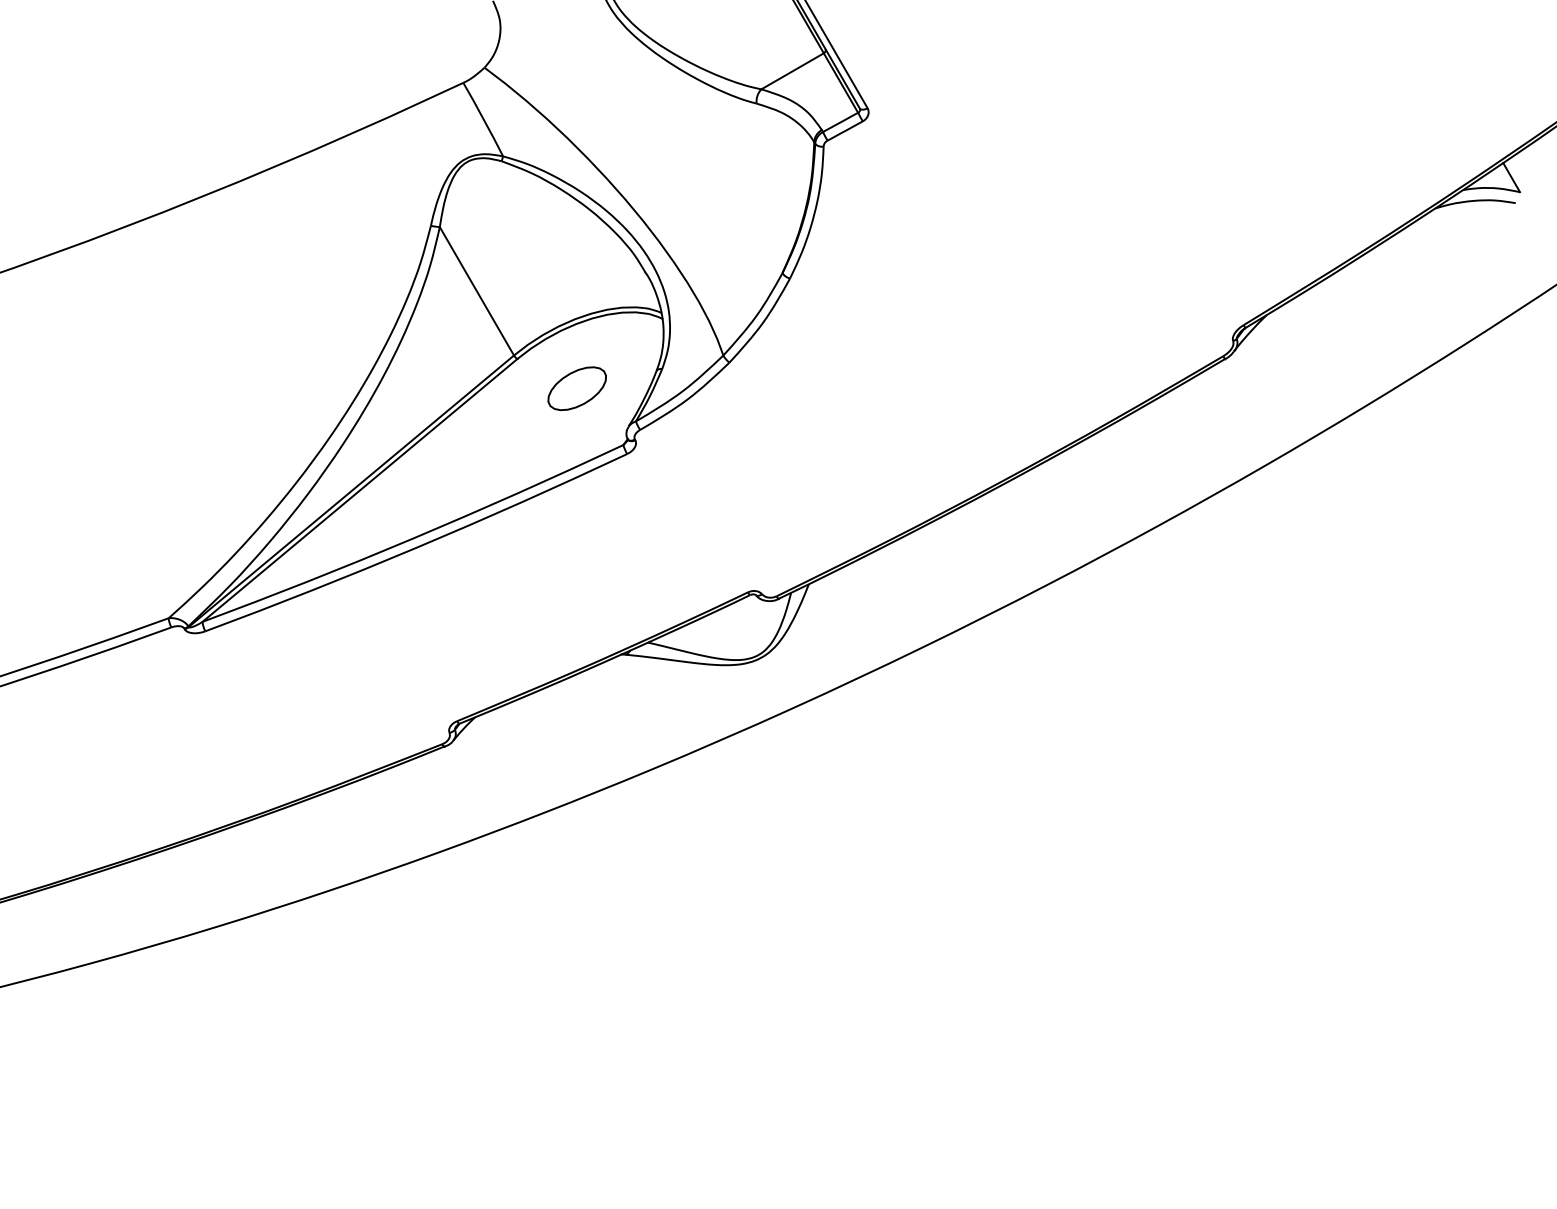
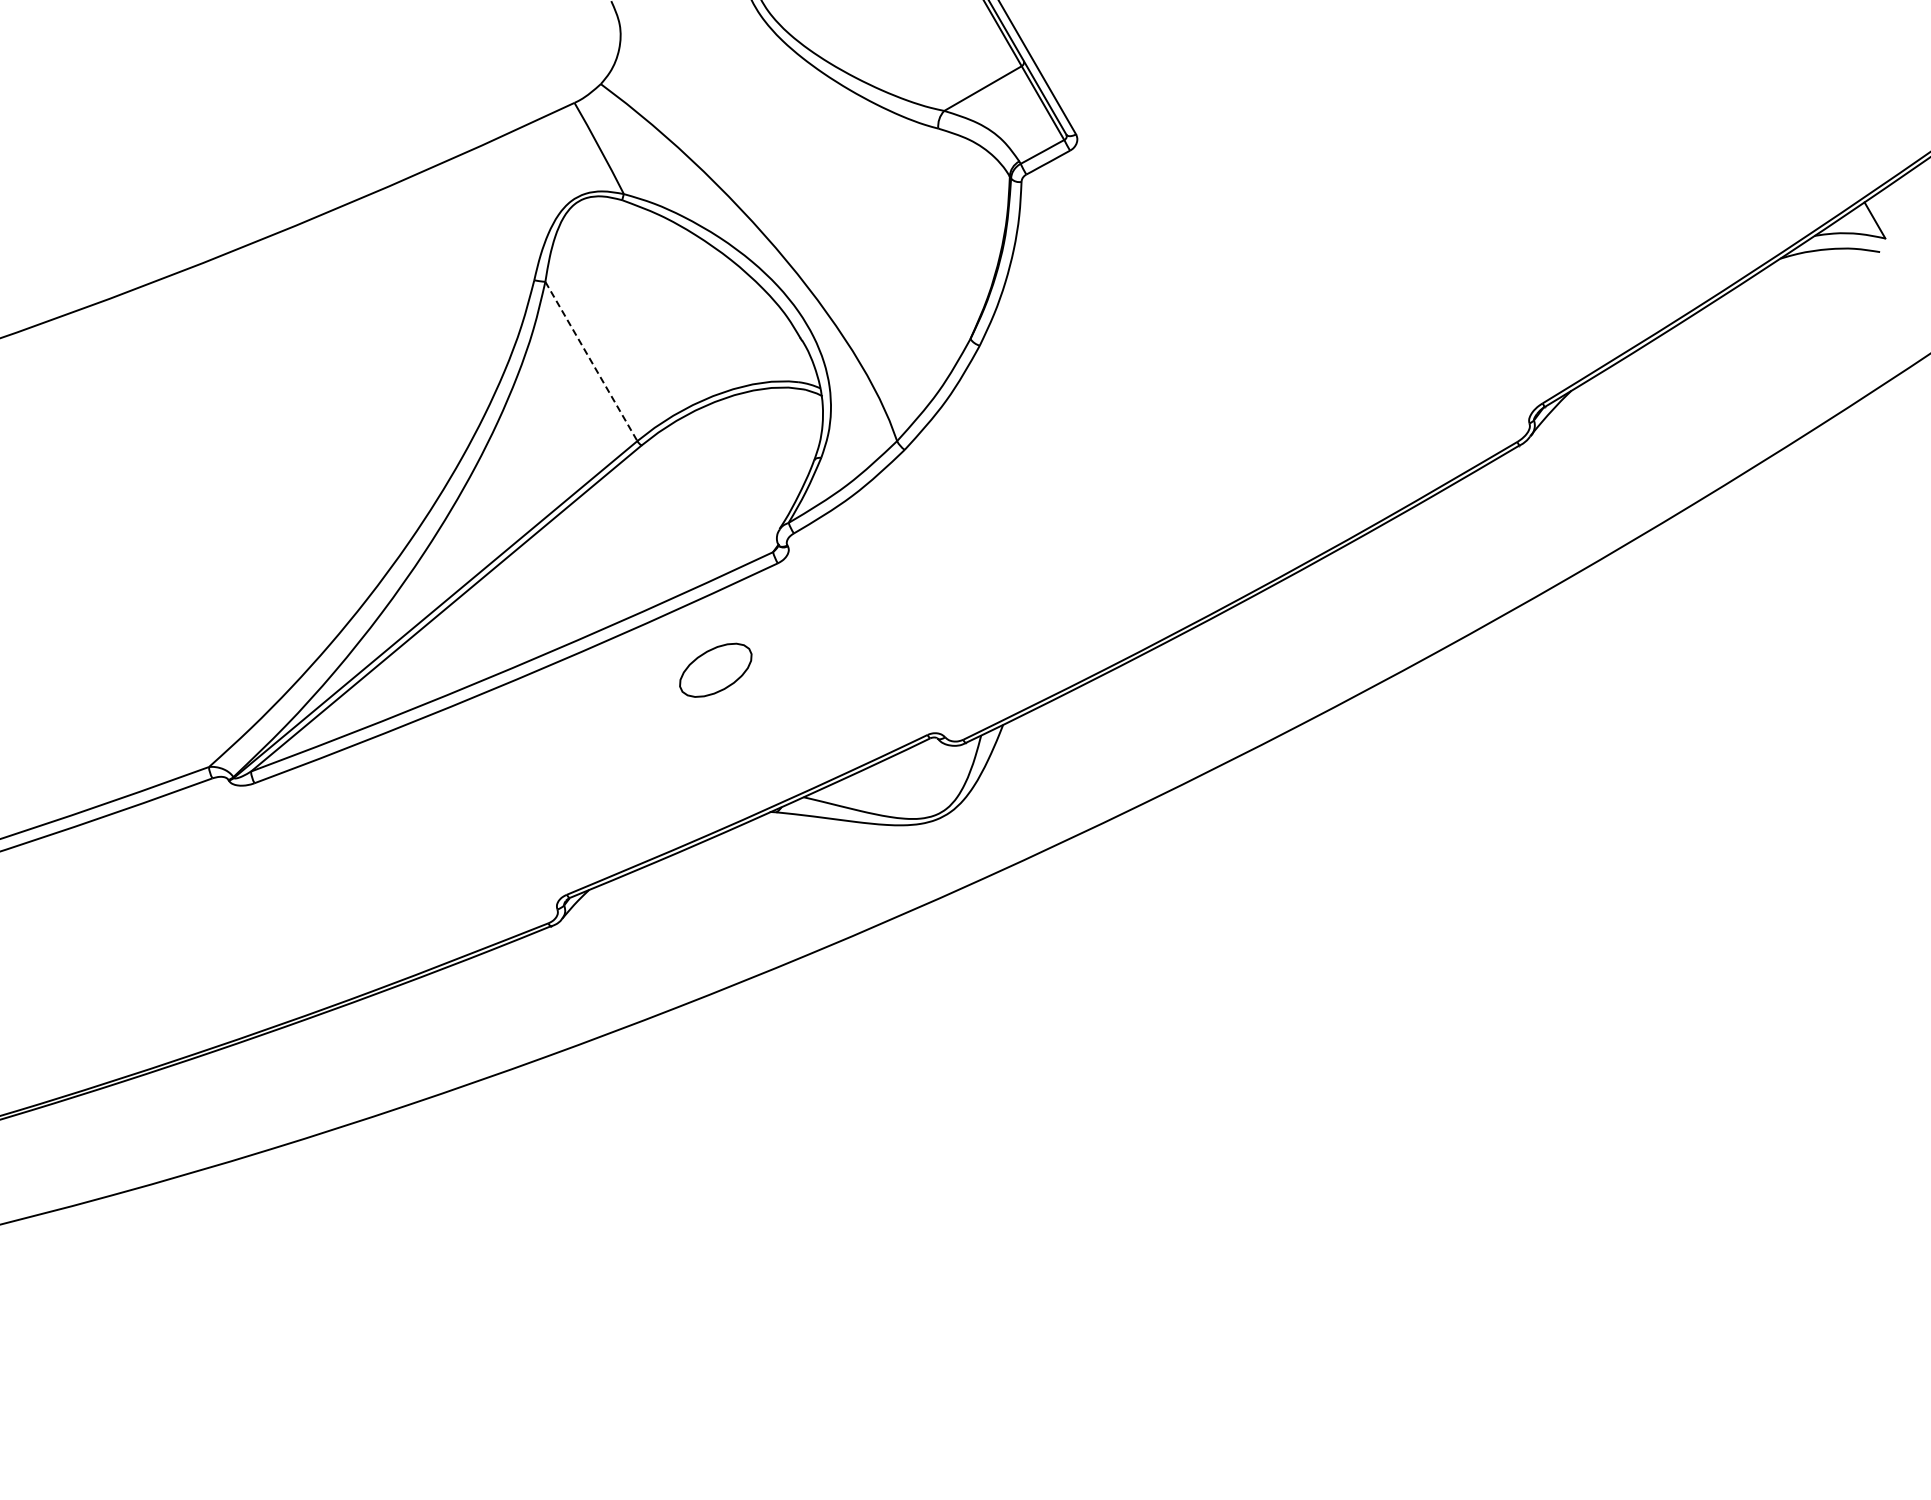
line: (477, 291) -> (591, 361), solid -> dashed
part: (576, 388) -> (715, 669), moved

